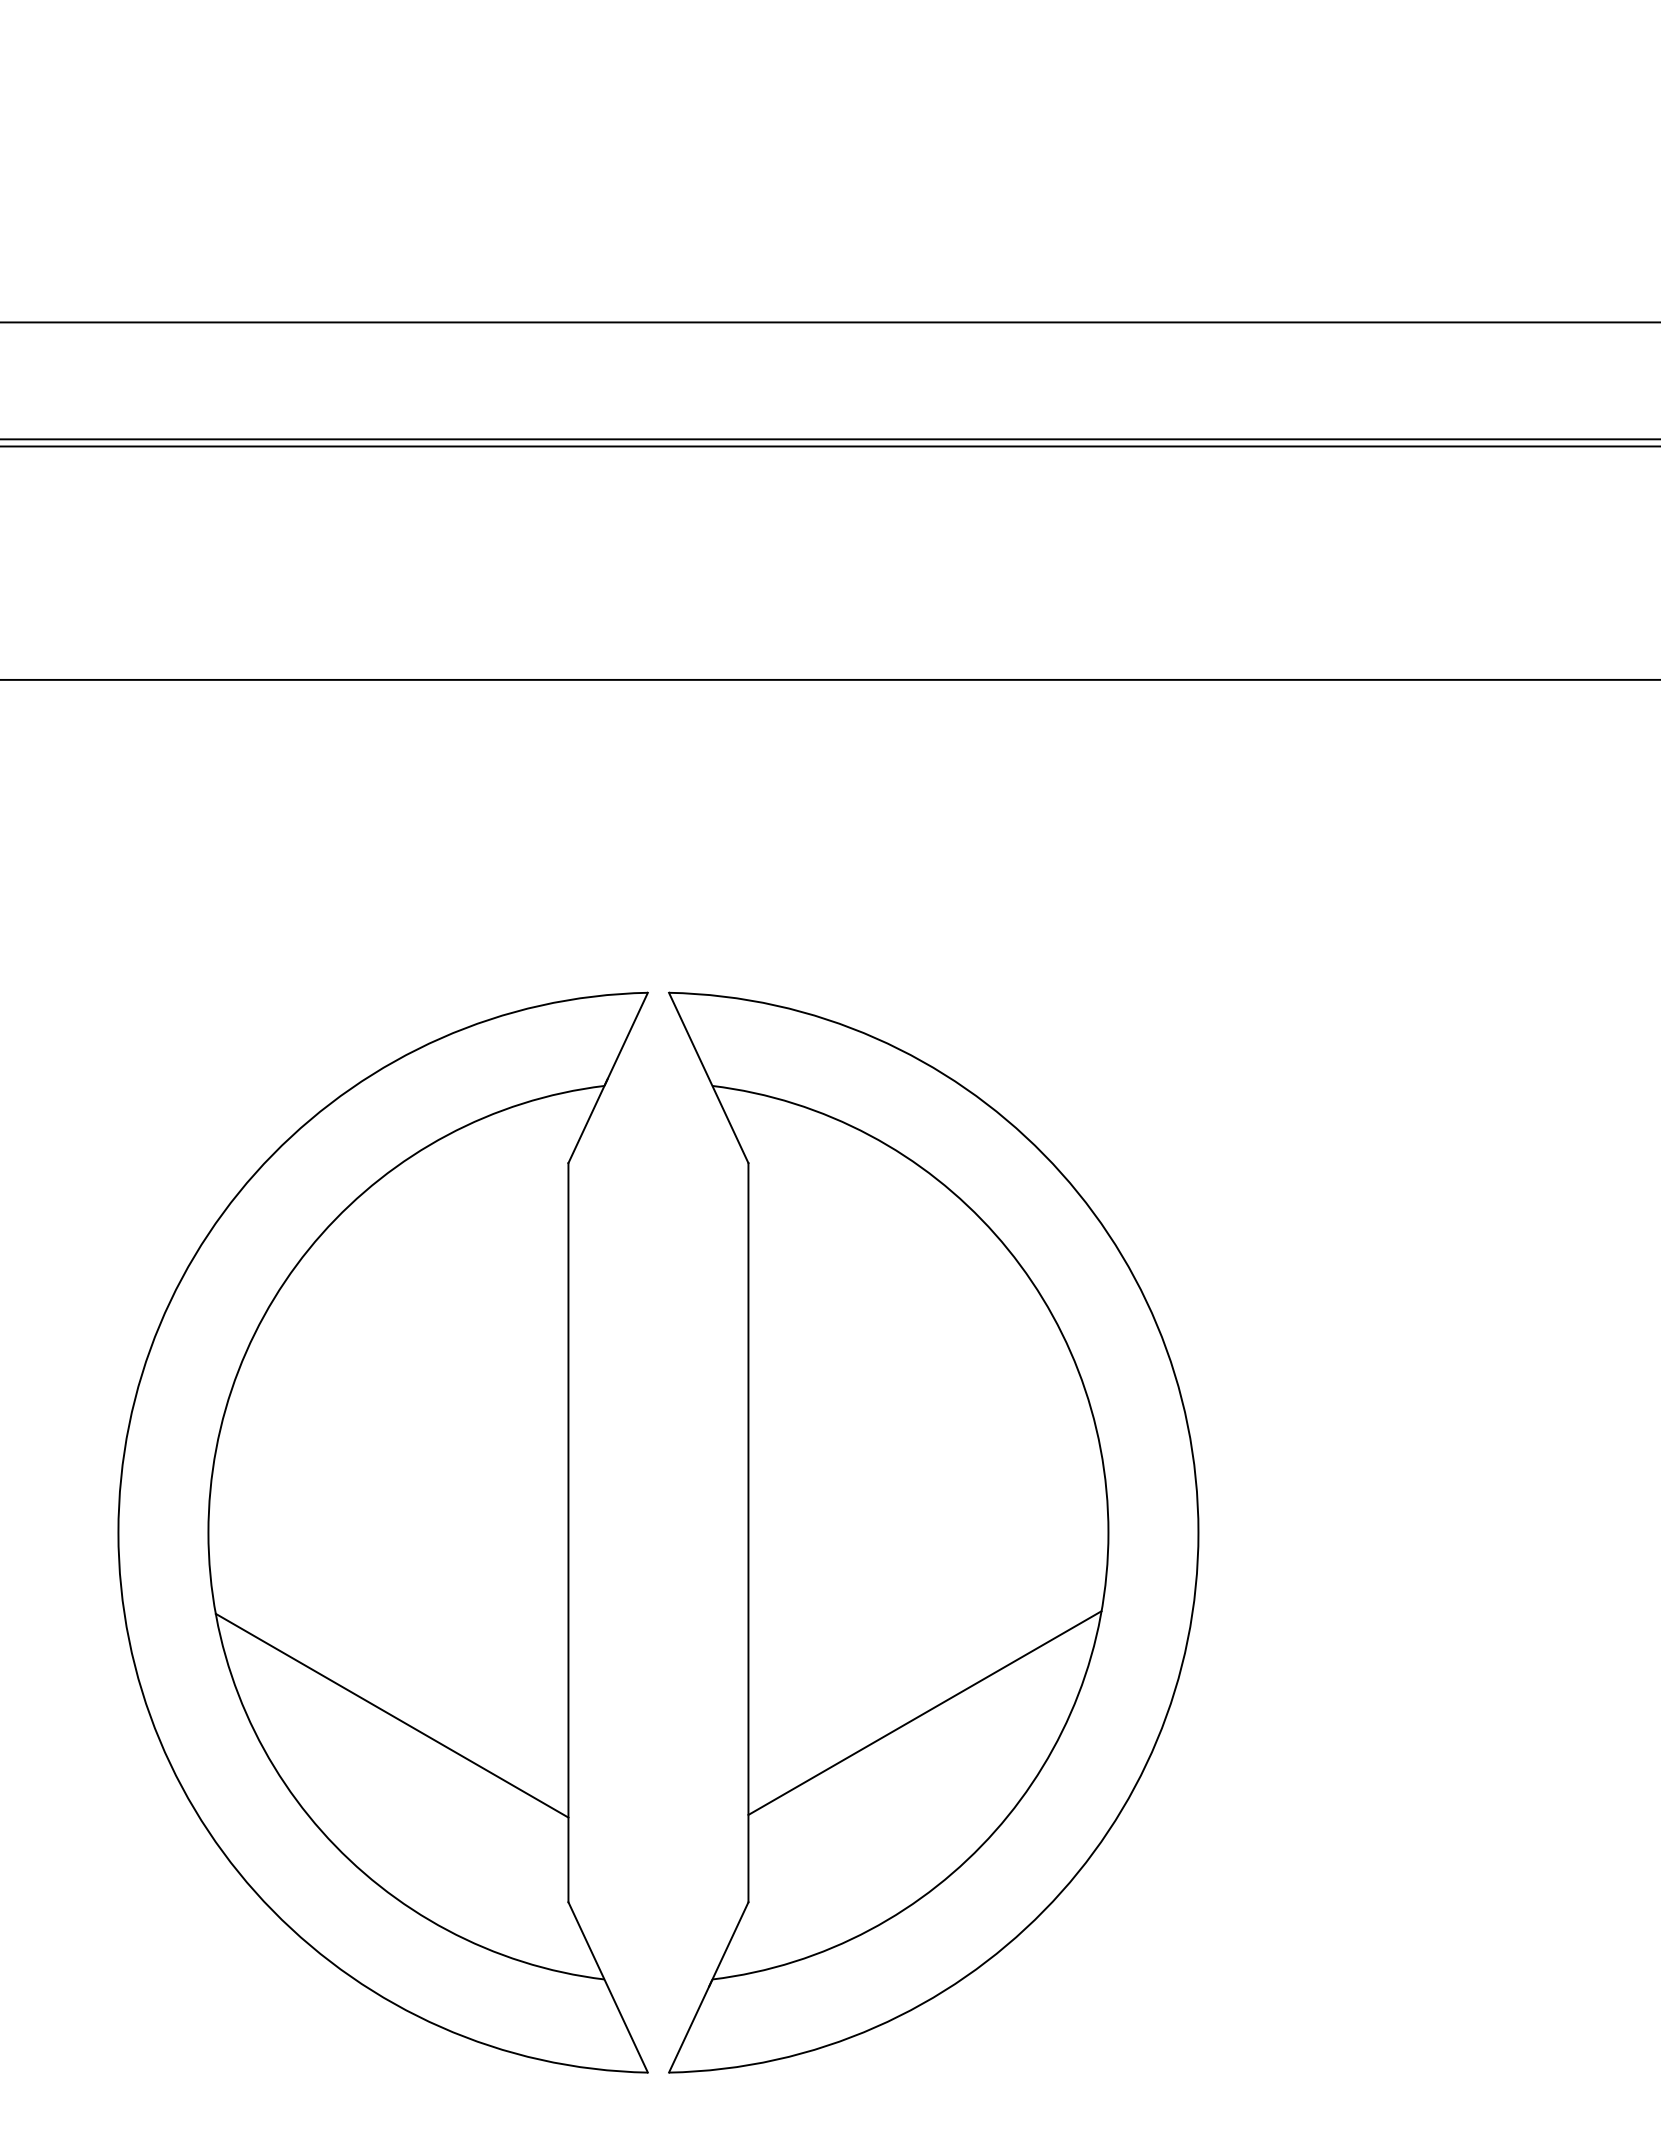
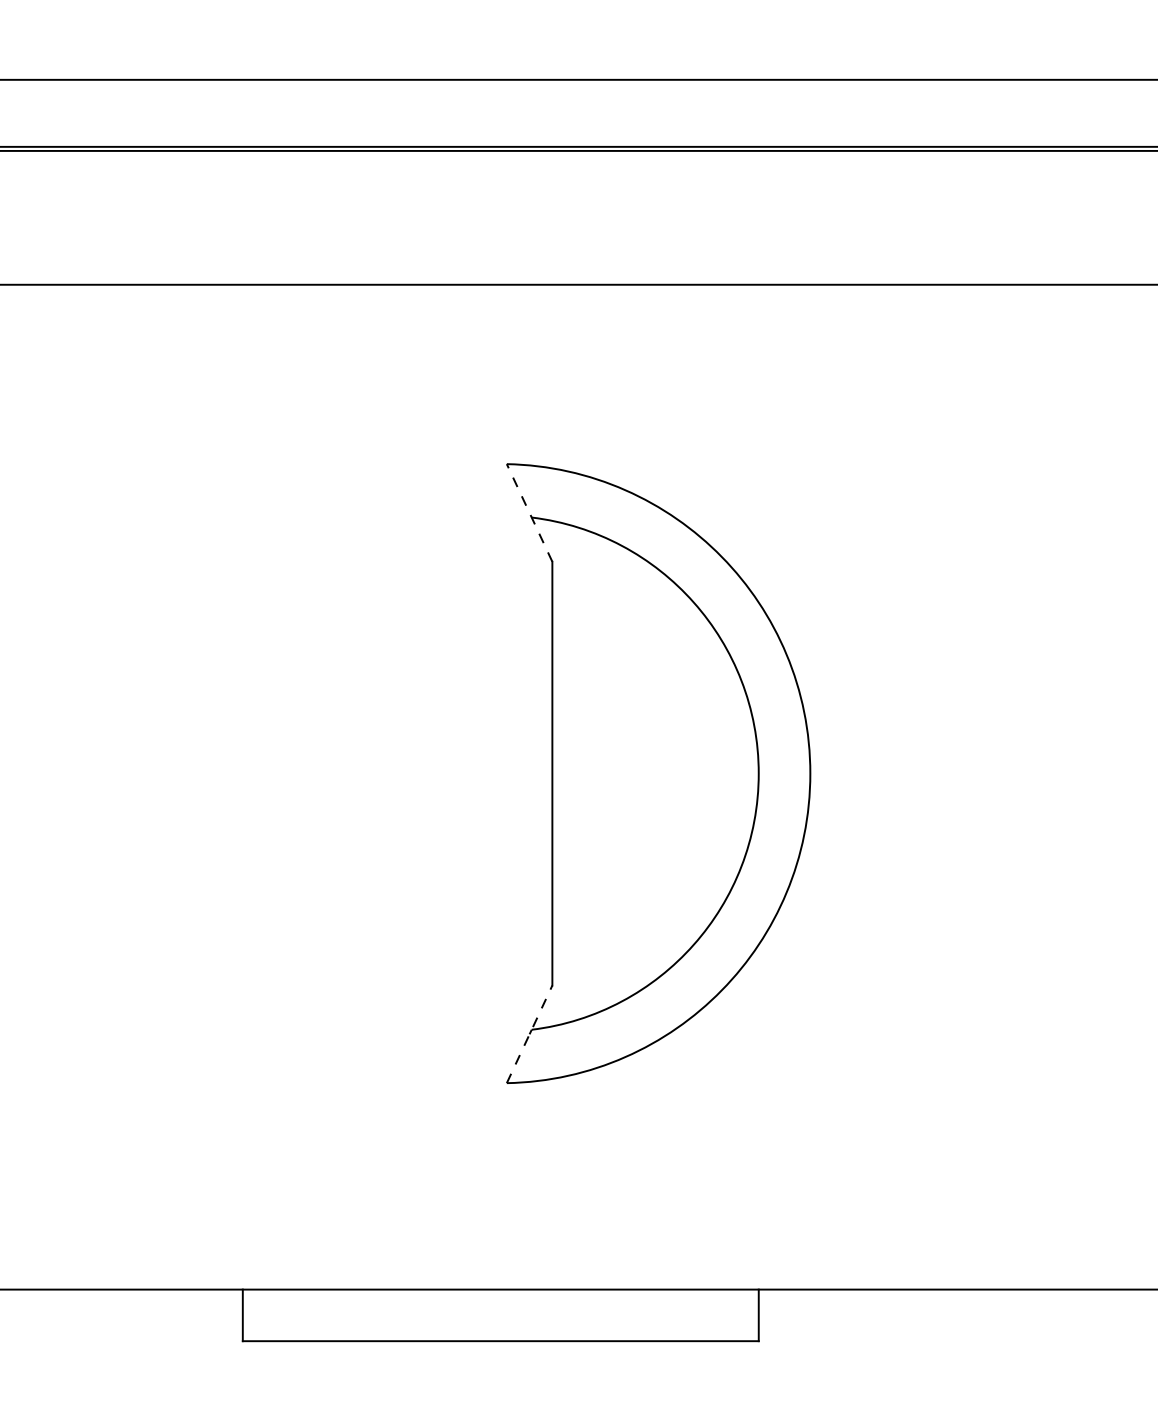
line: (708, 1077) -> (529, 512), solid -> dashed
part: (382, 1532) -> (342, 773), removed
line: (924, 1712) -> (653, 876), removed
line: (708, 1987) -> (529, 1034), solid -> dashed

